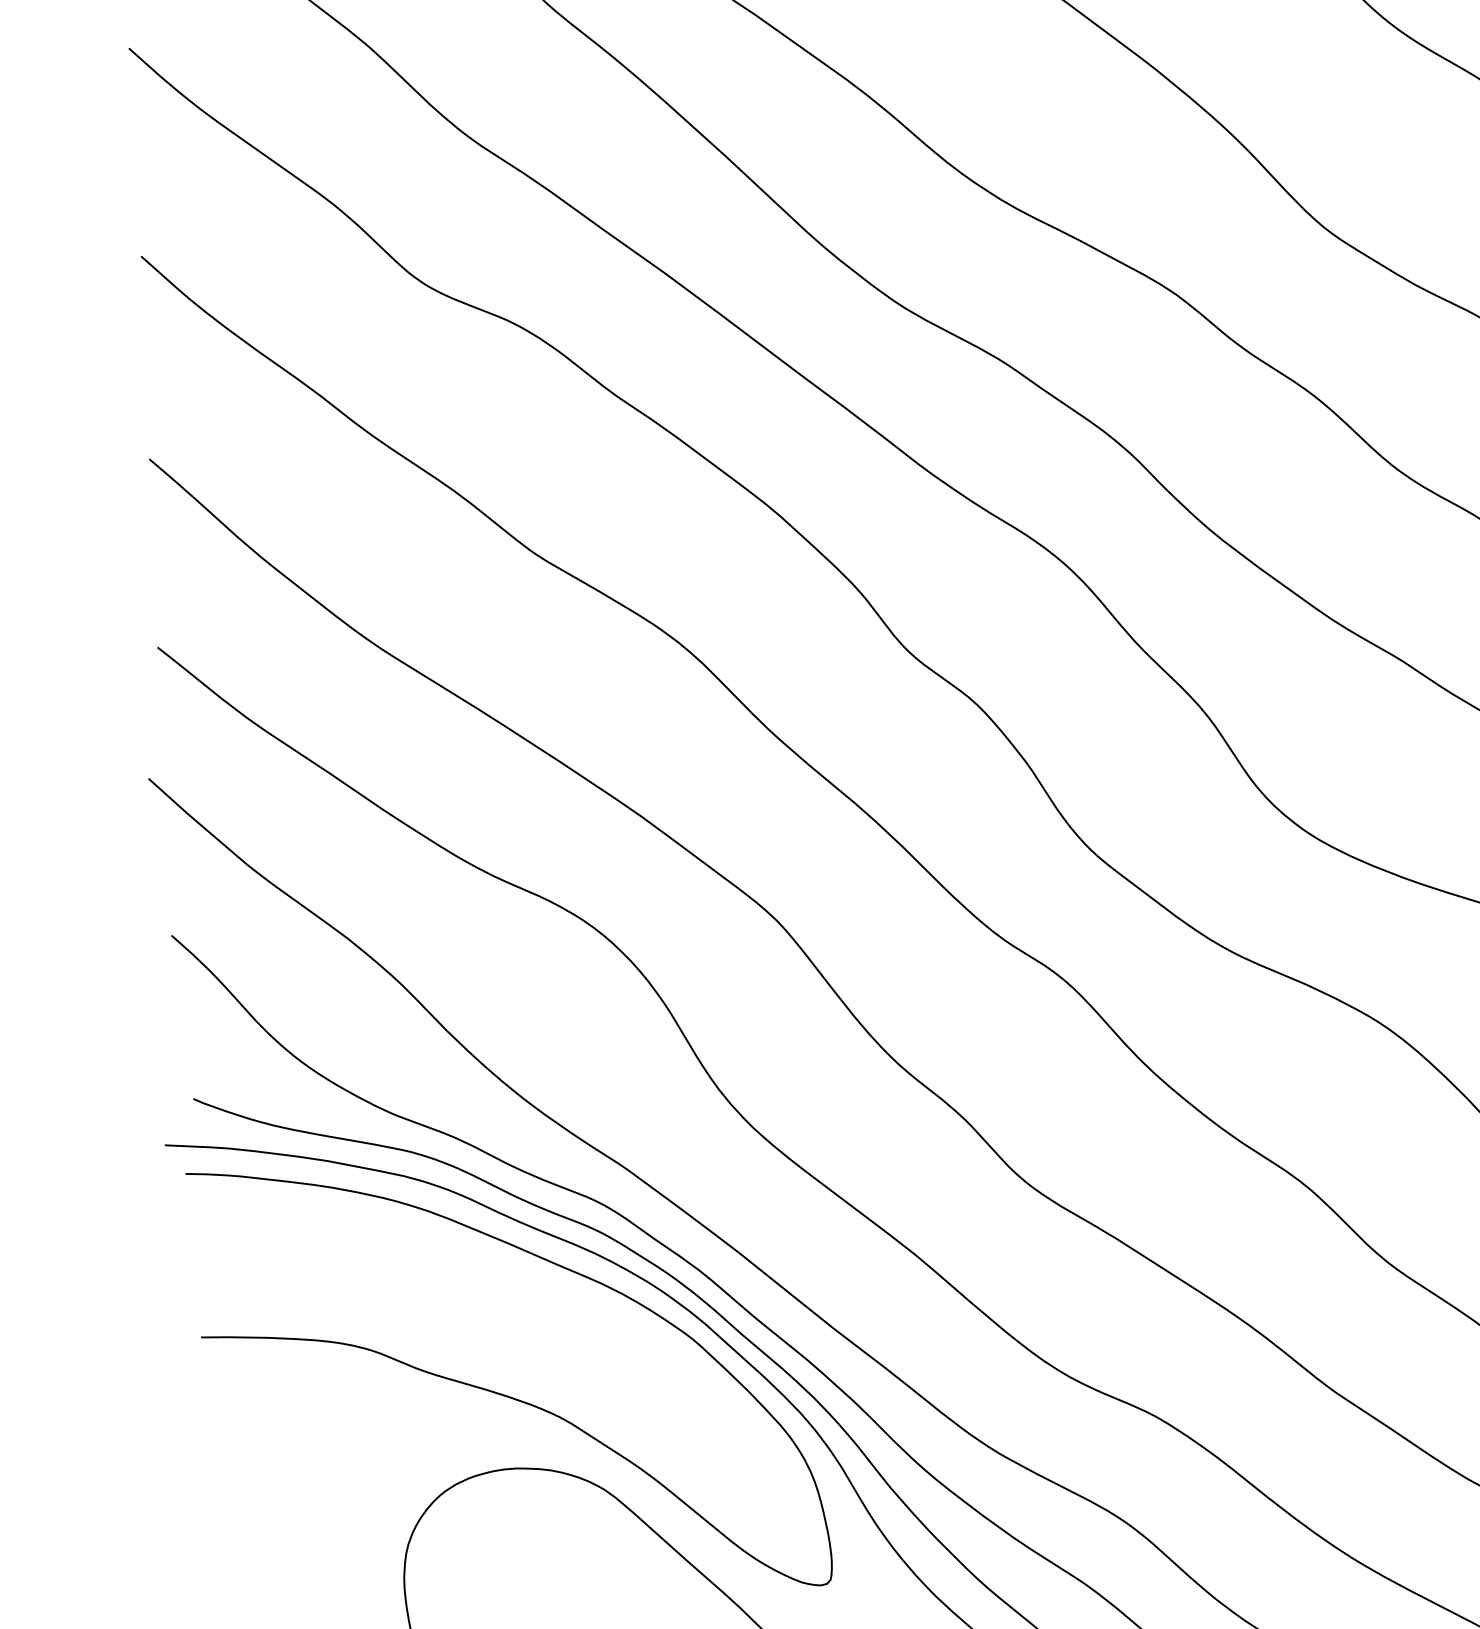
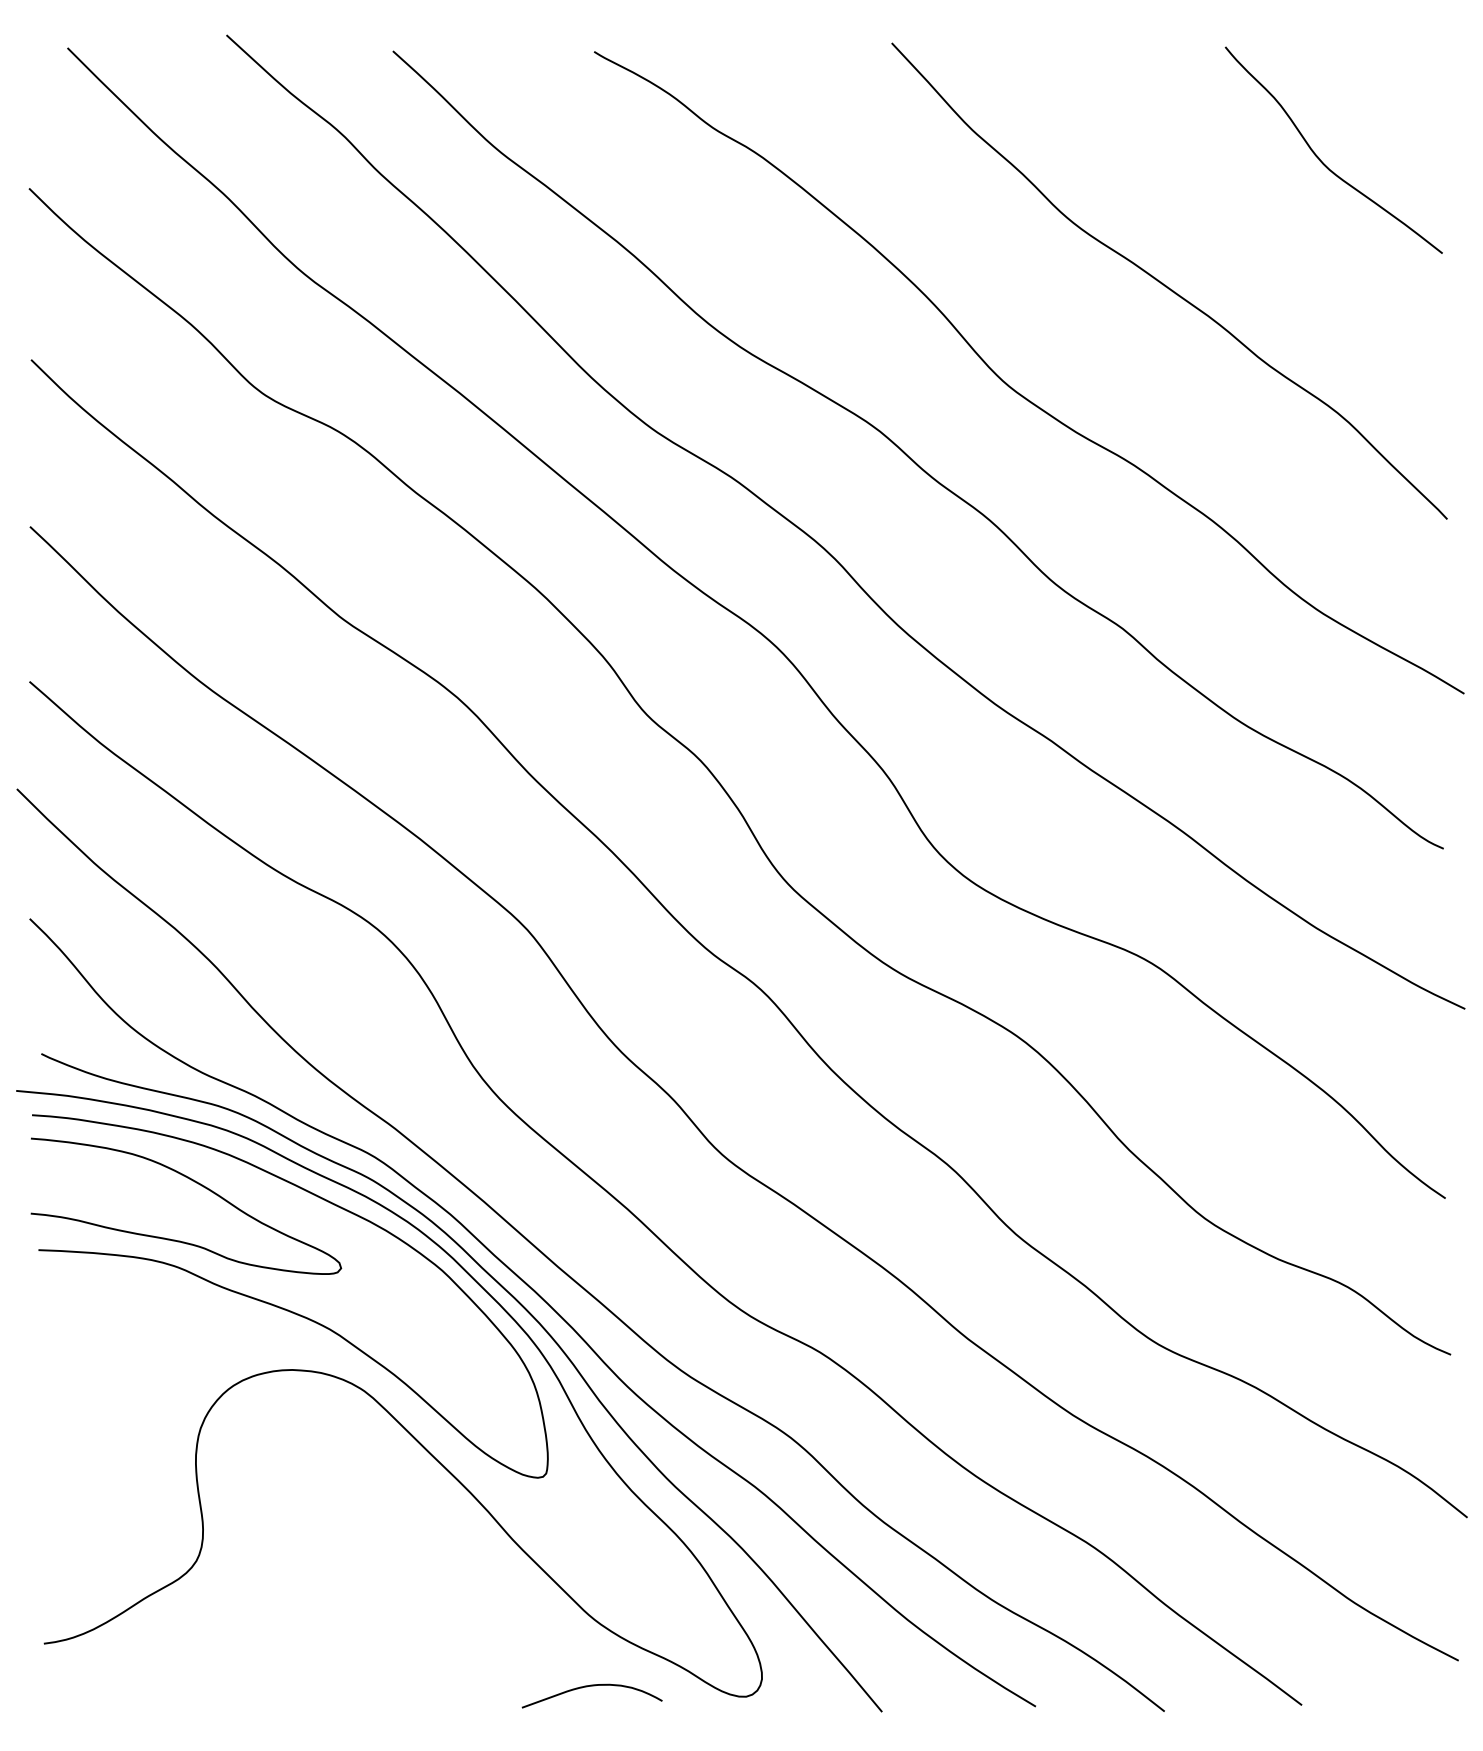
curve: (389, 1247) -> (196, 1183), added

